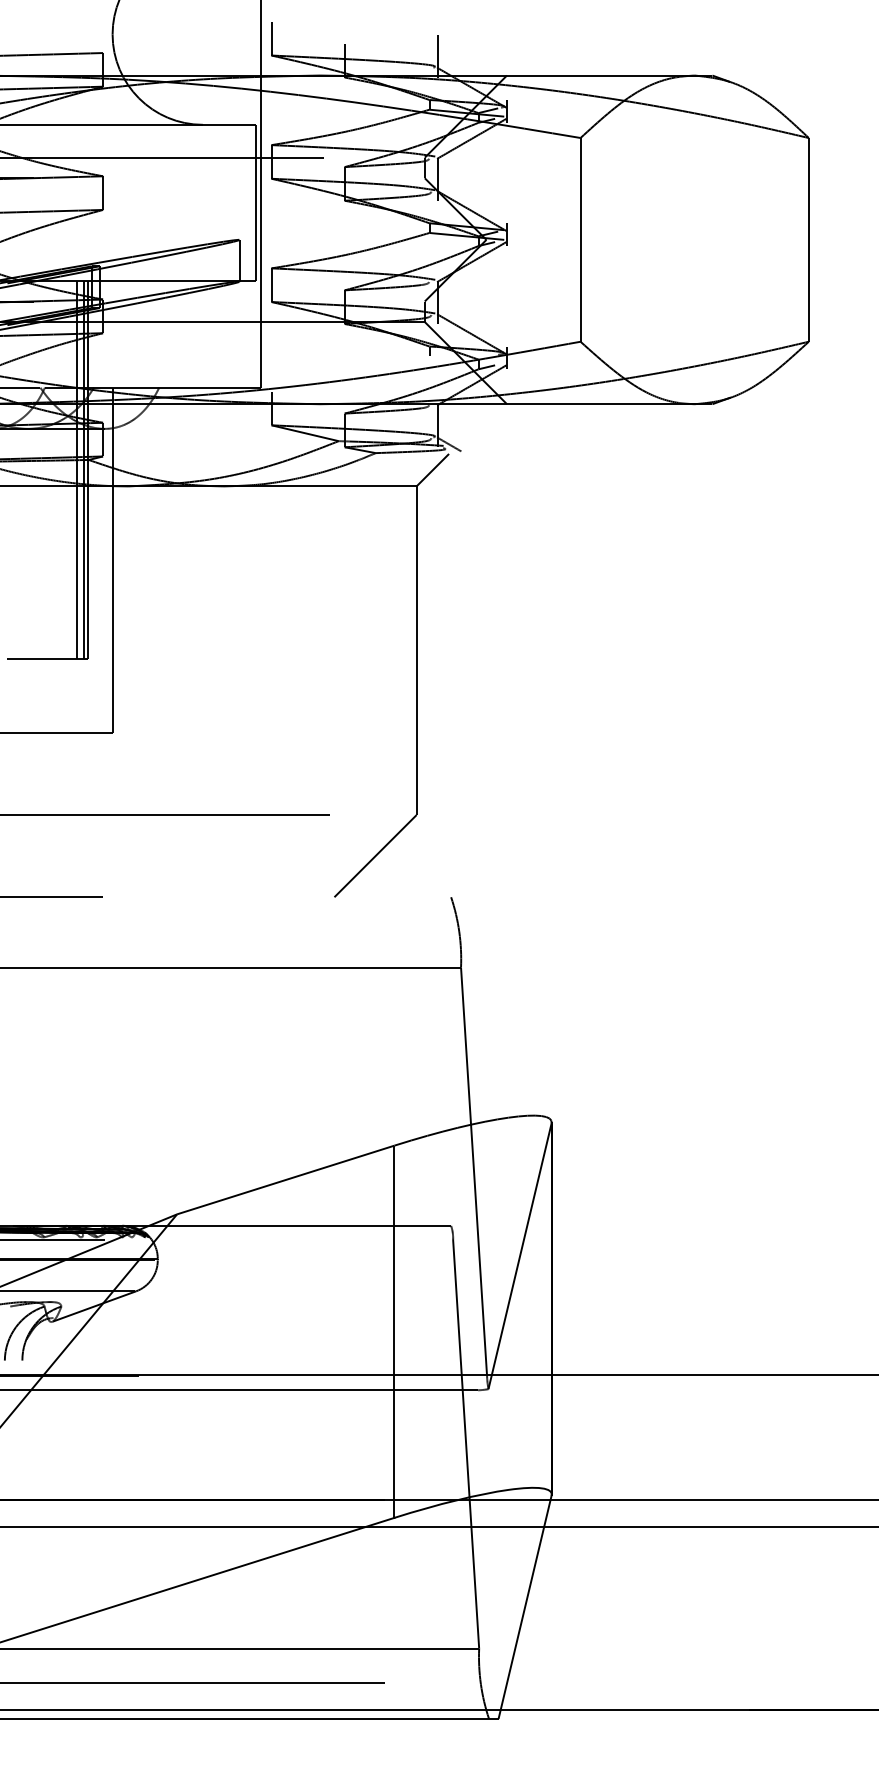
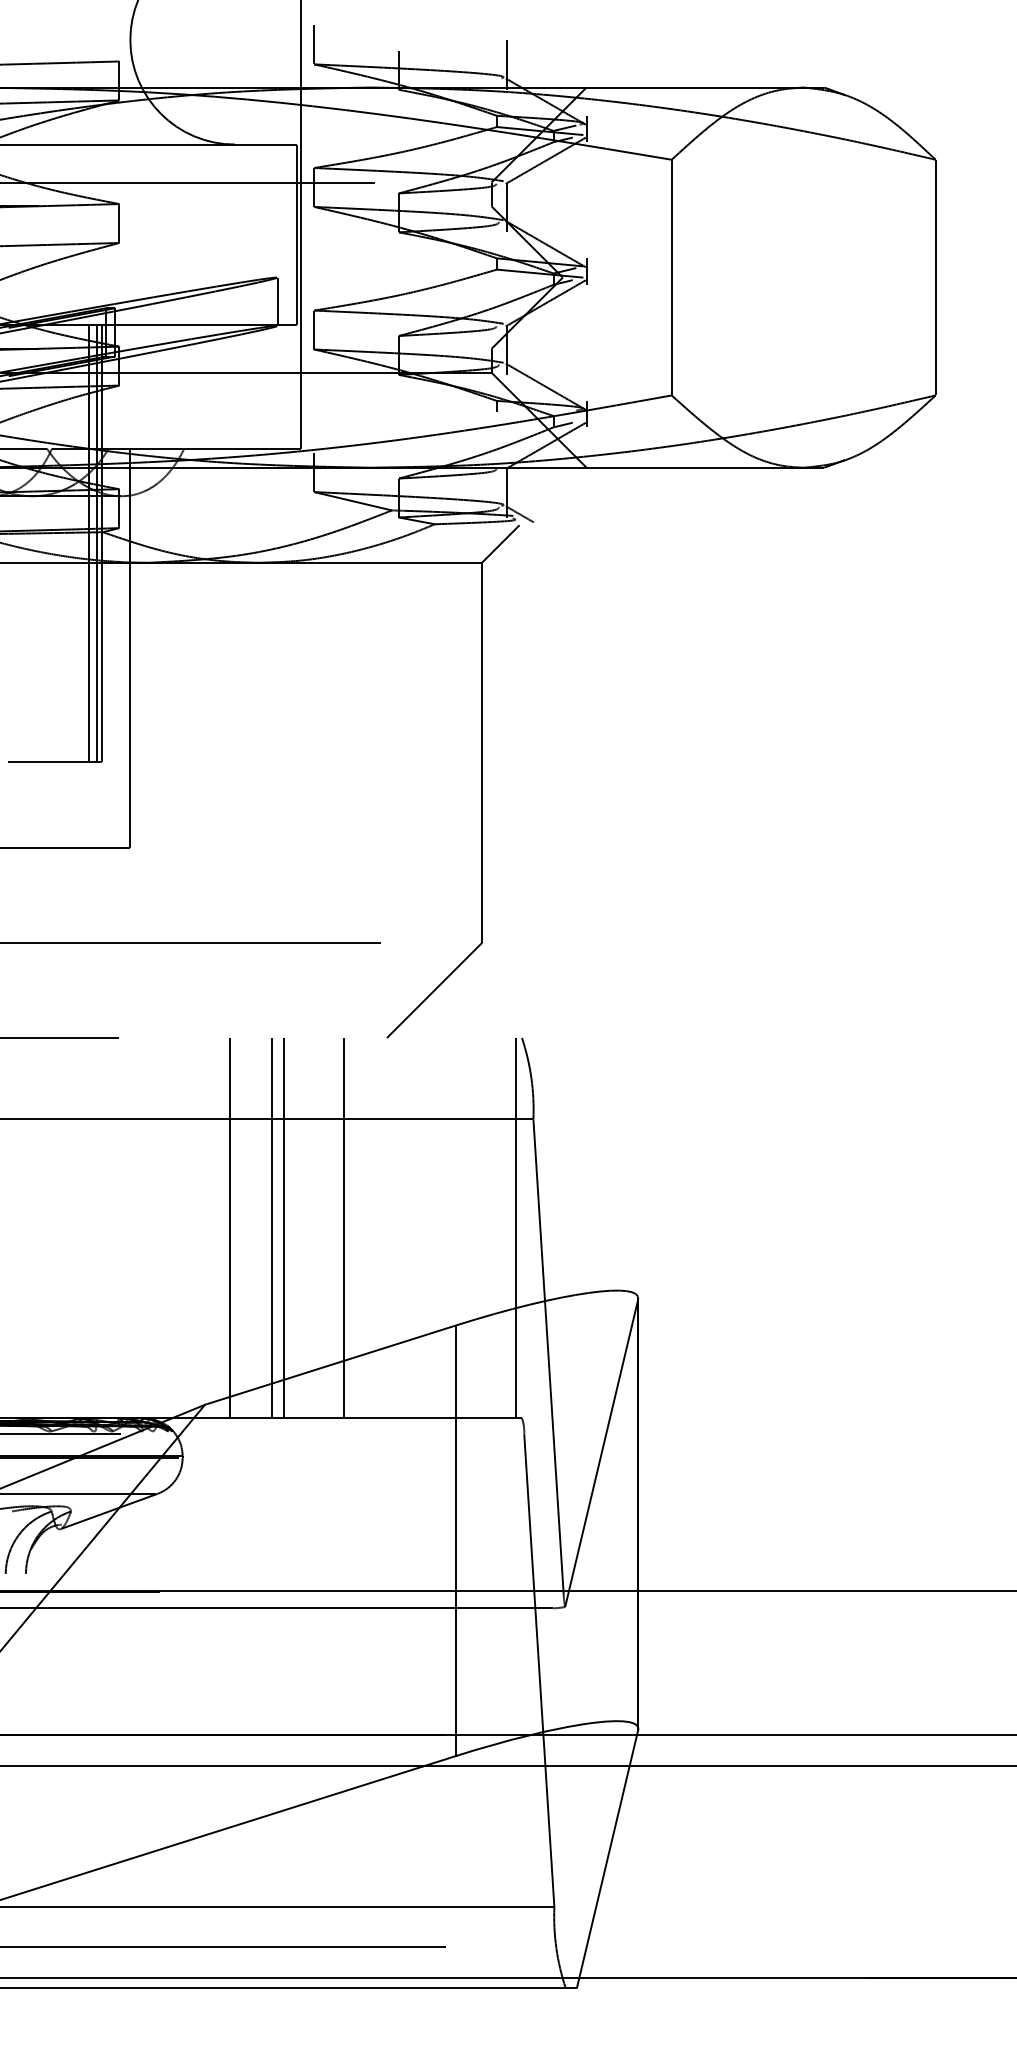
line: (199, 1061) -> (230, 1228), added
line: (235, 1061) -> (272, 1228), added
line: (244, 1061) -> (283, 1228), added
line: (297, 1061) -> (344, 1228), added
line: (445, 1061) -> (515, 1228), added

